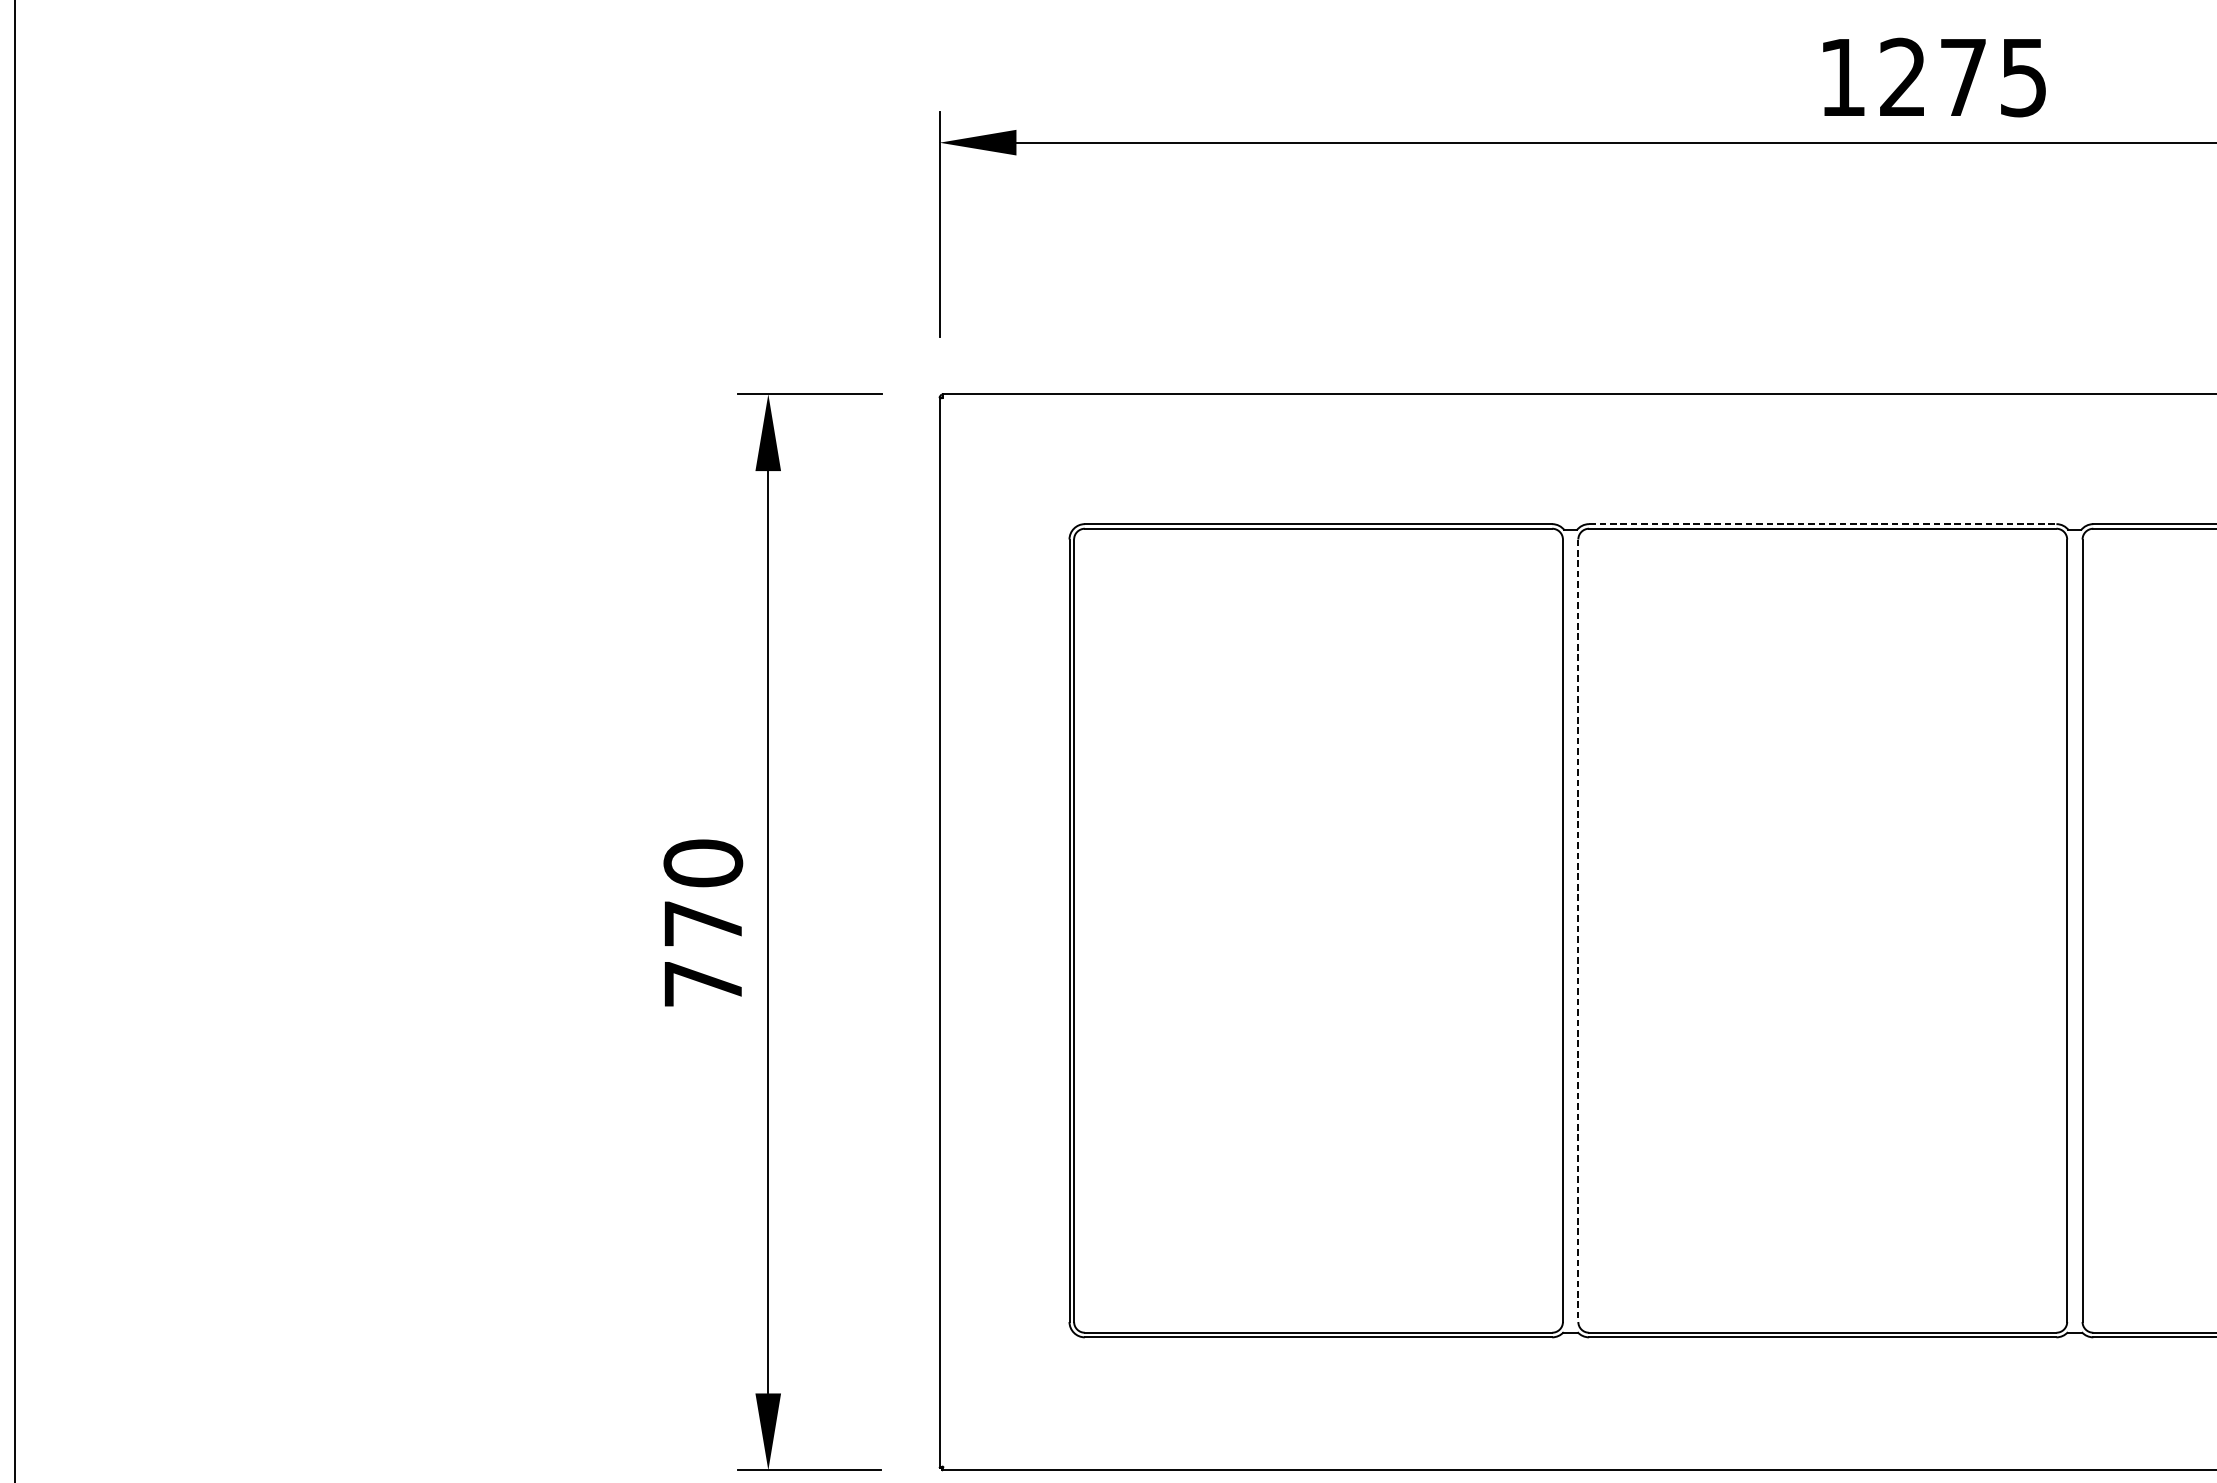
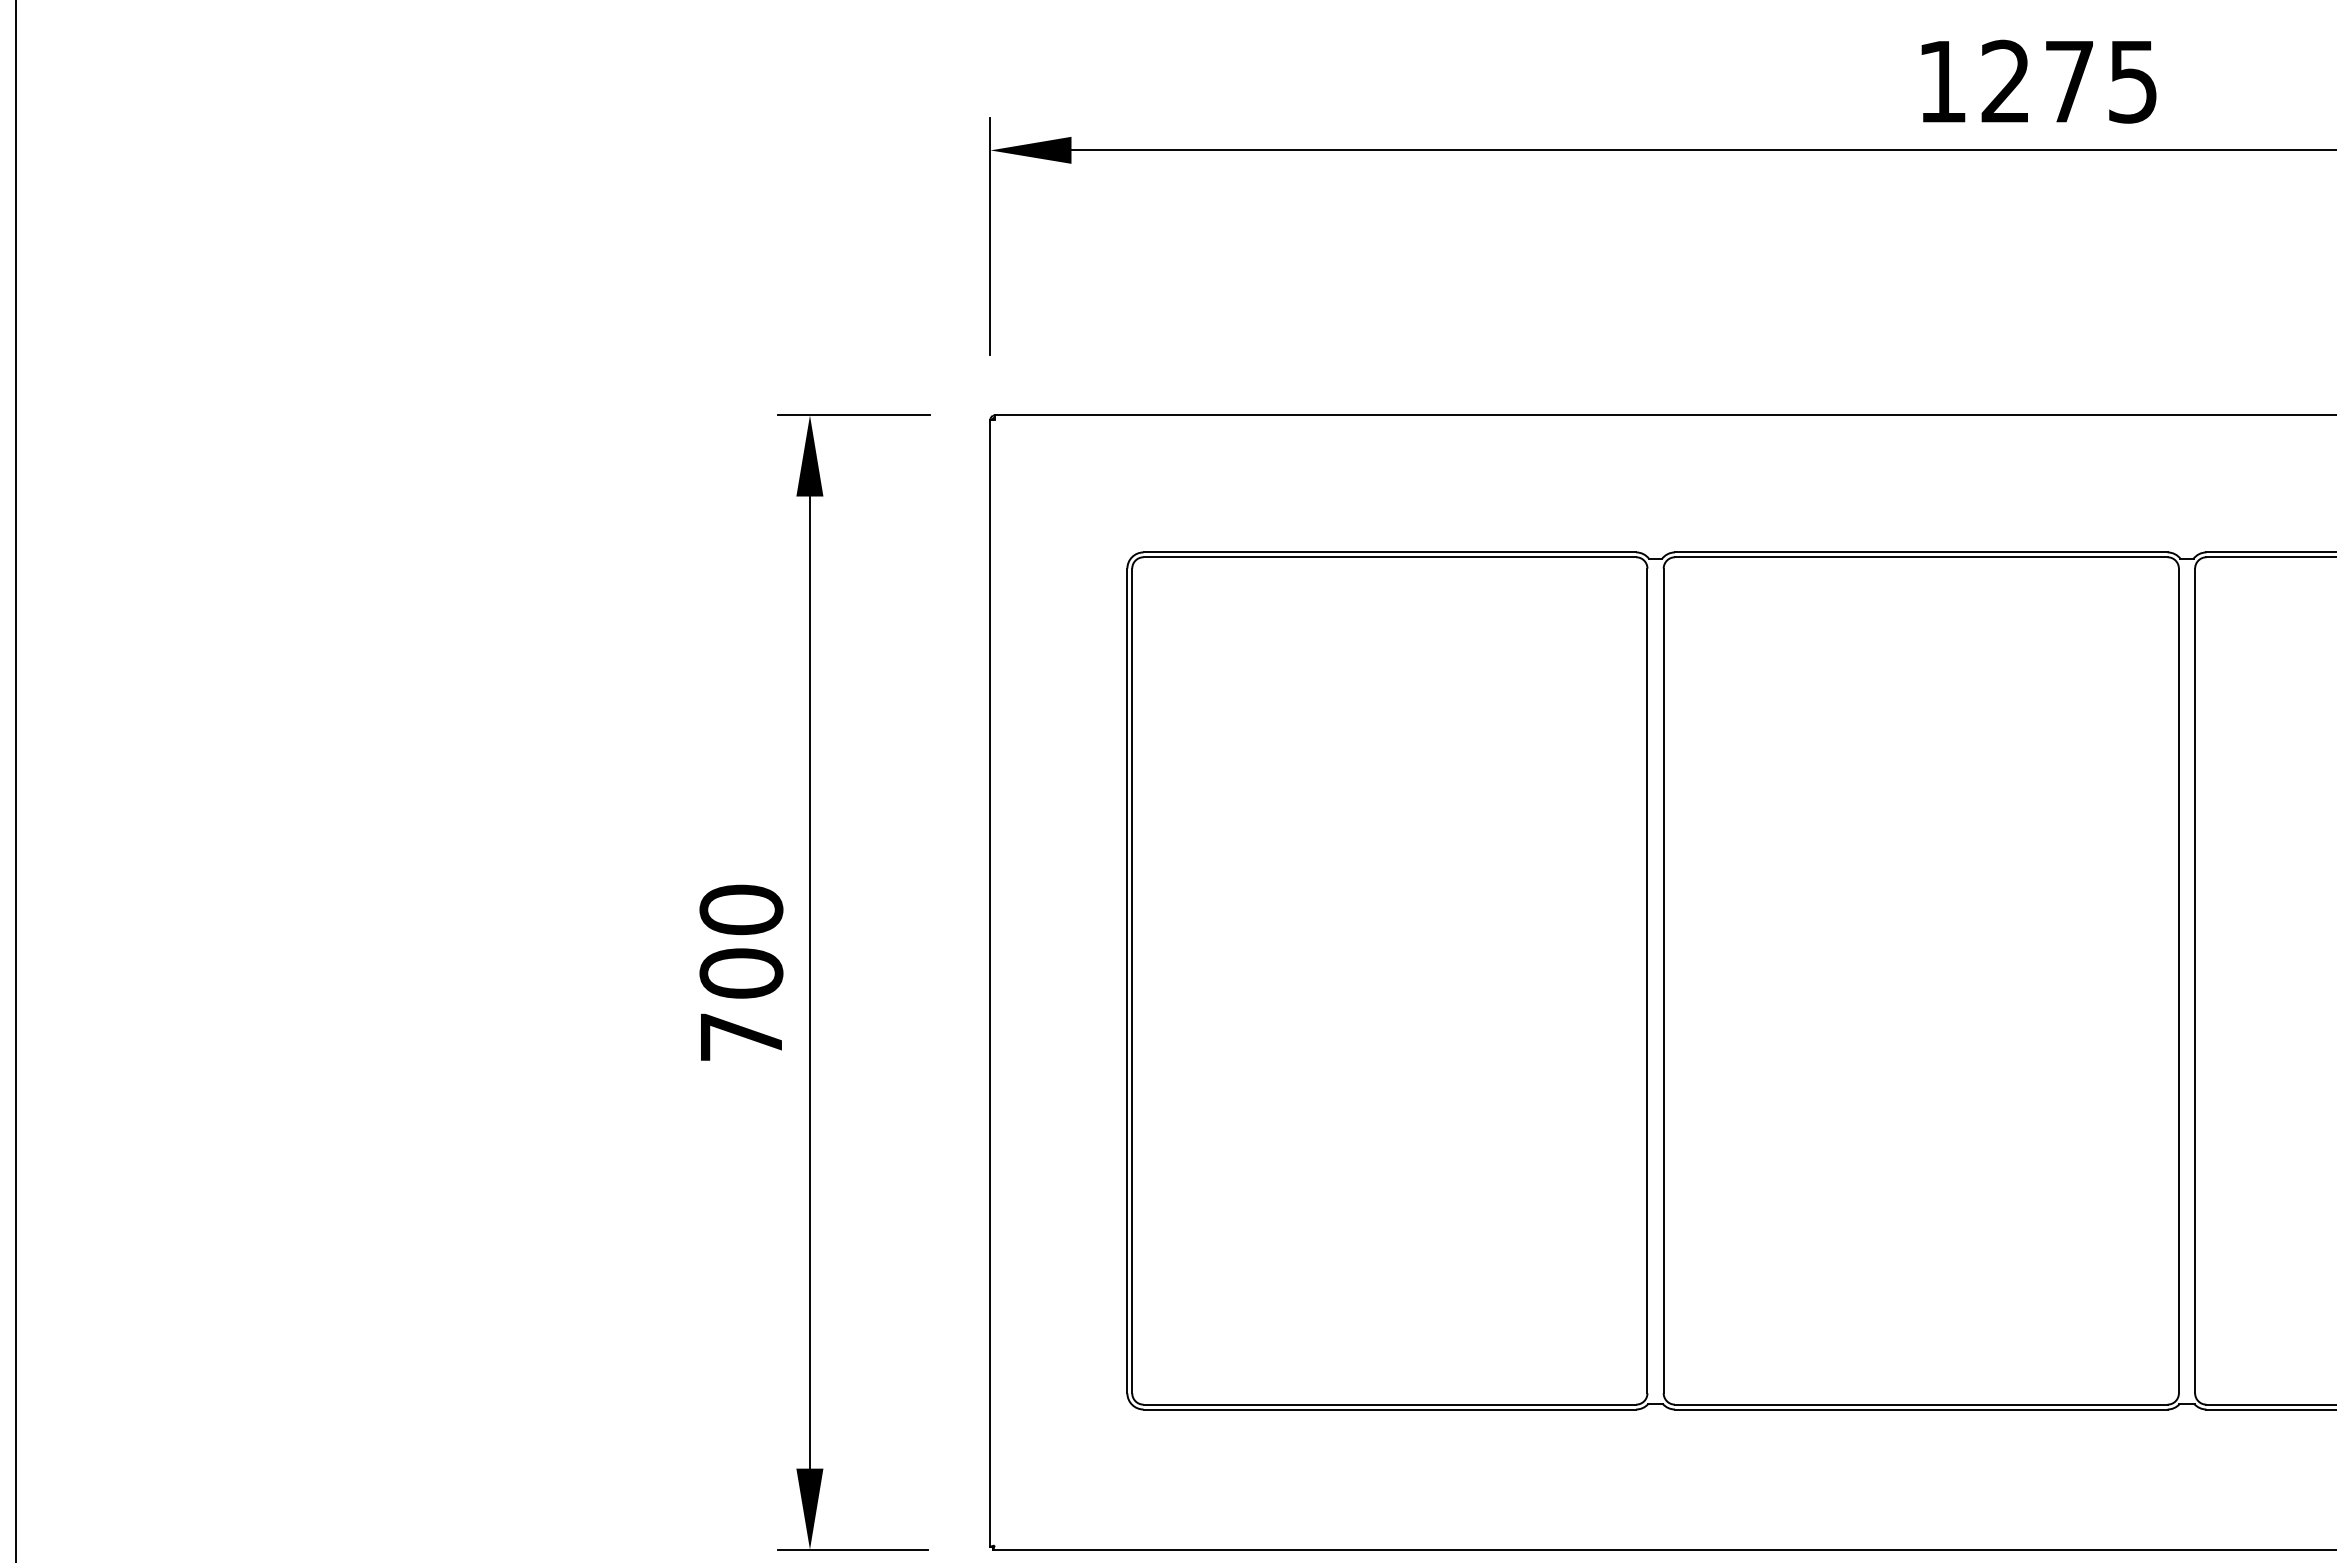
line: (1822, 524) -> (1921, 552), dashed -> solid
text: (703, 923) -> (741, 973), 770 -> 700
line: (1578, 931) -> (1663, 981), dashed -> solid

